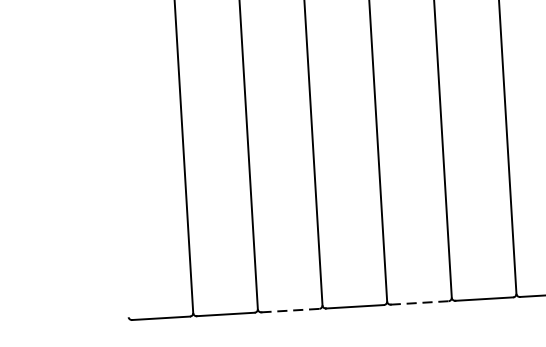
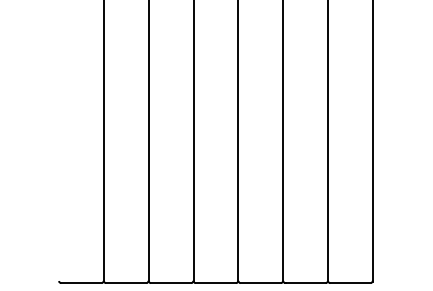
line: (420, 303) -> (261, 283), dashed -> solid
line: (291, 311) -> (171, 283), dashed -> solid

